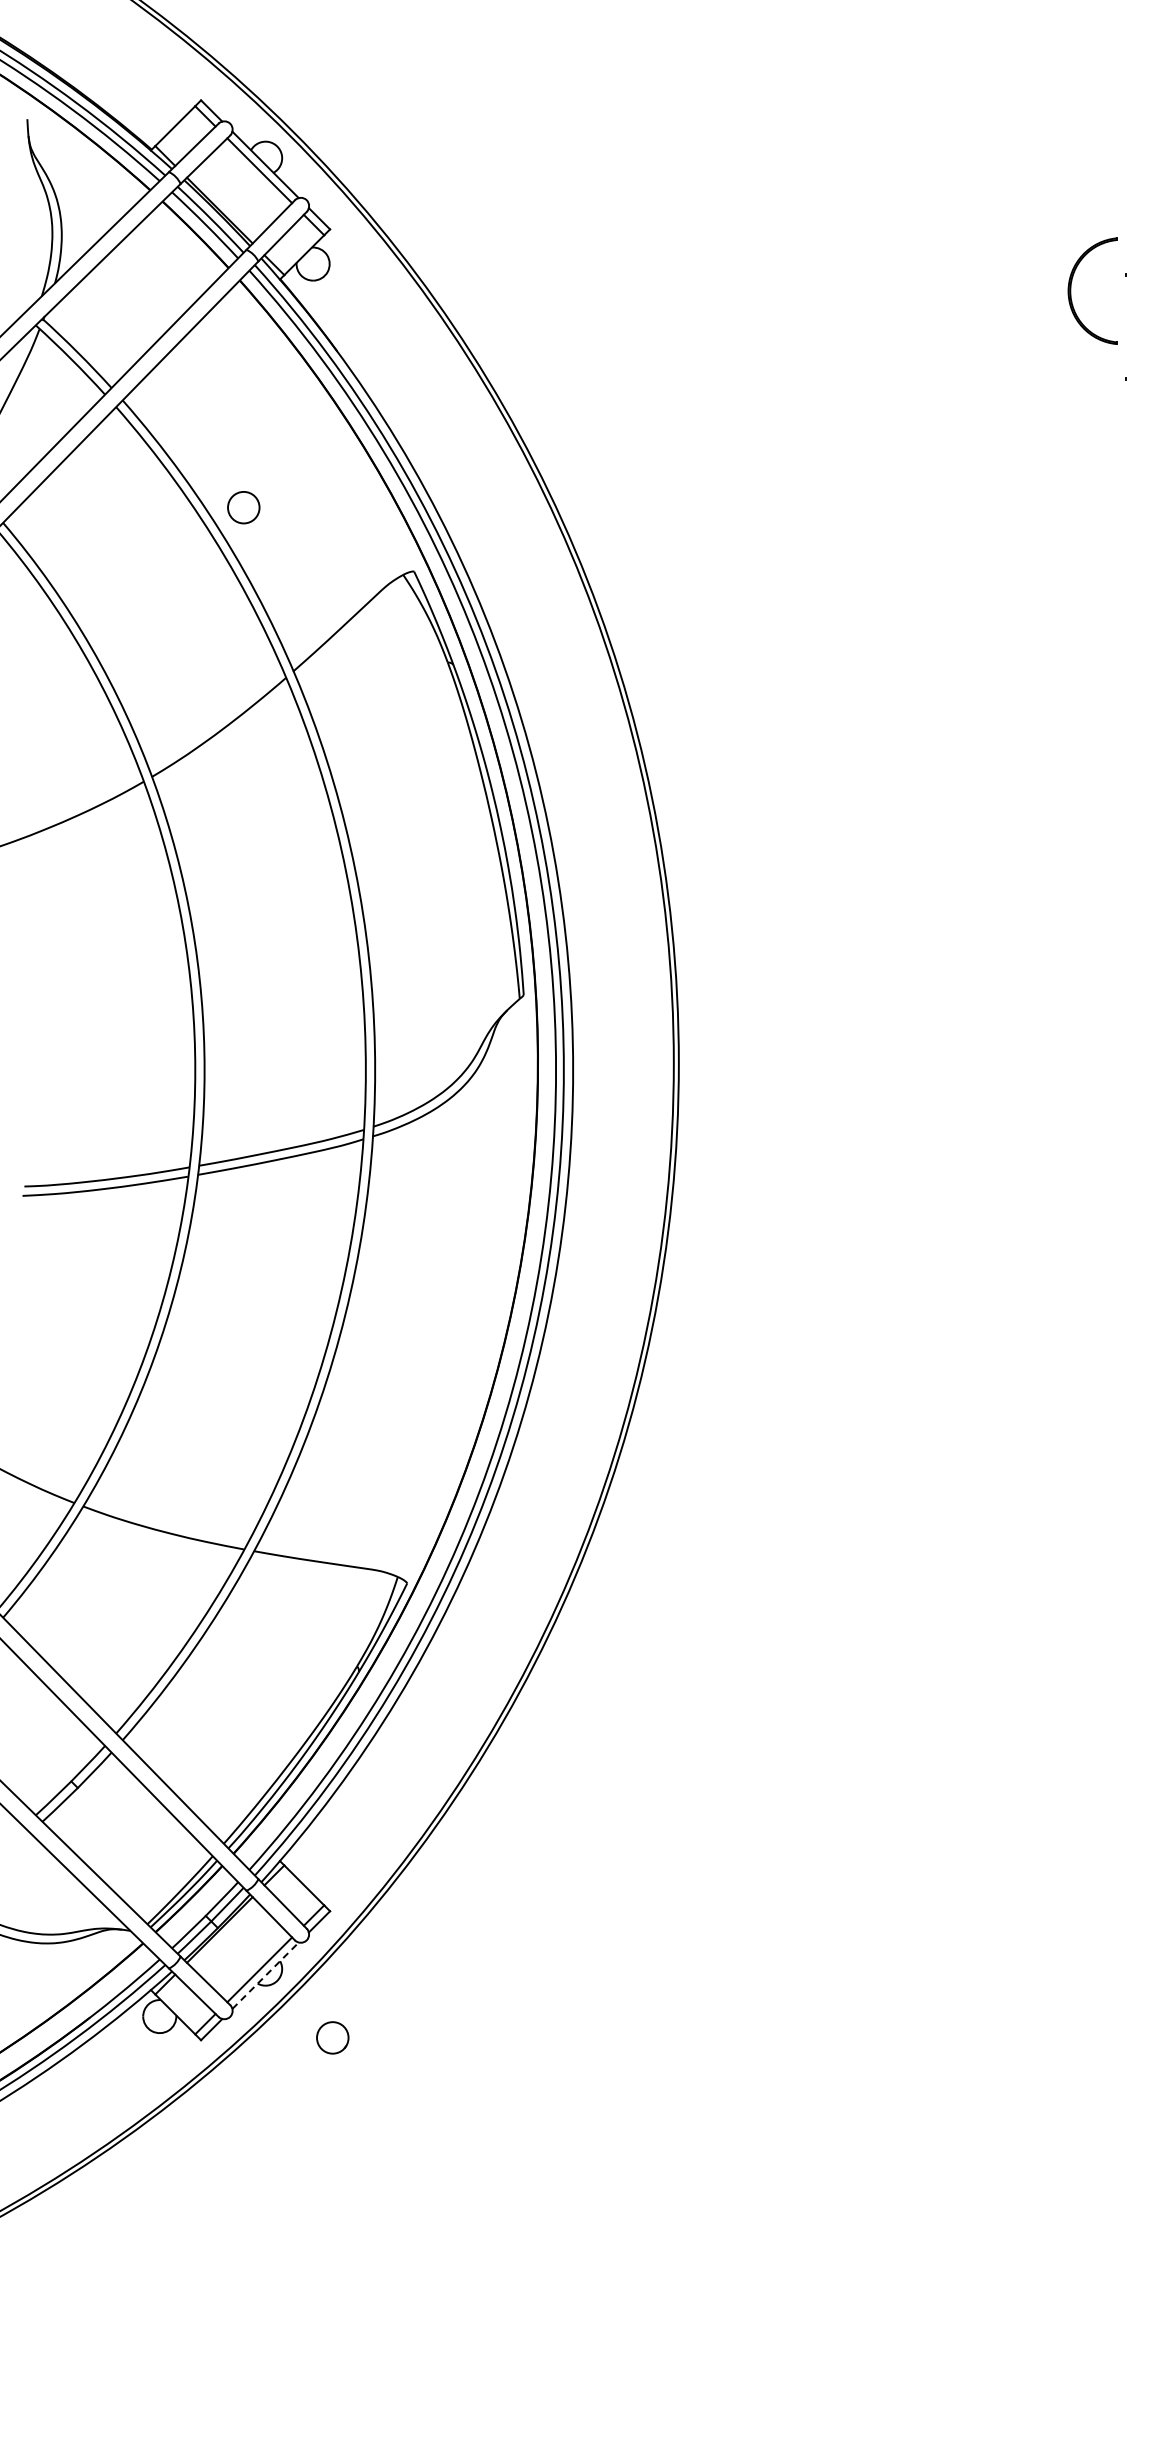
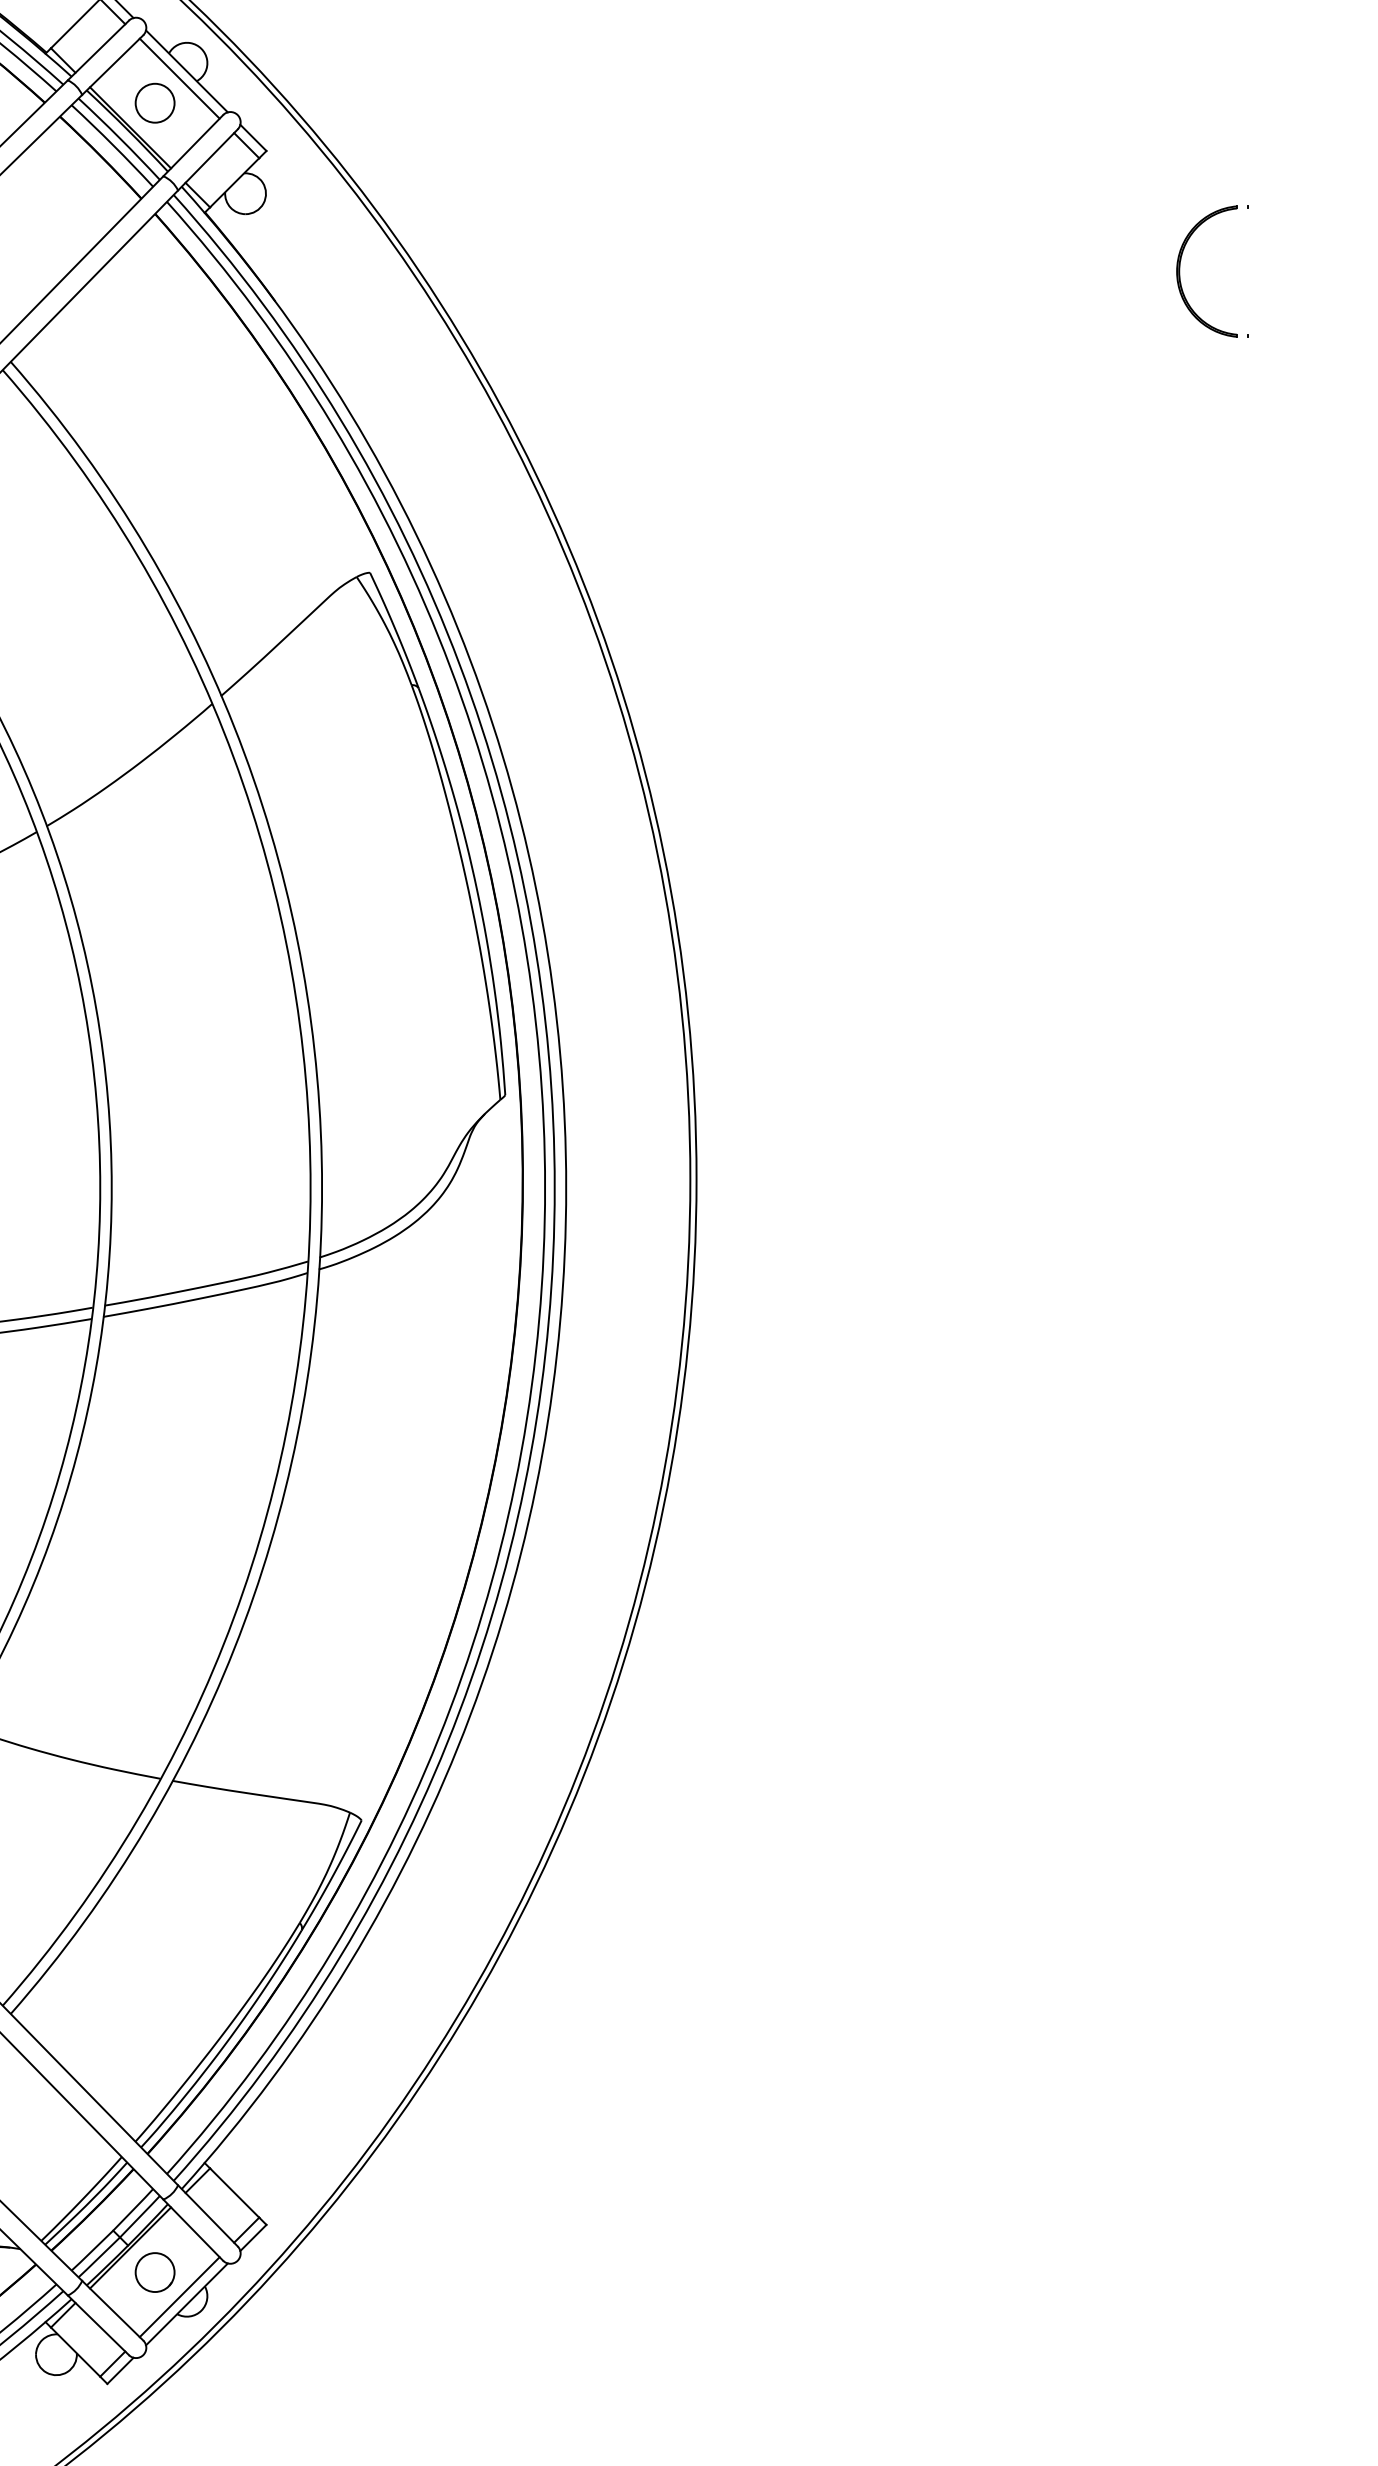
part: (1071, 290) -> (1180, 270), moved
circle: (243, 507) -> (154, 103), moved
line: (265, 1975) -> (186, 2304), dashed -> solid
circle: (332, 2037) -> (154, 2272), moved

